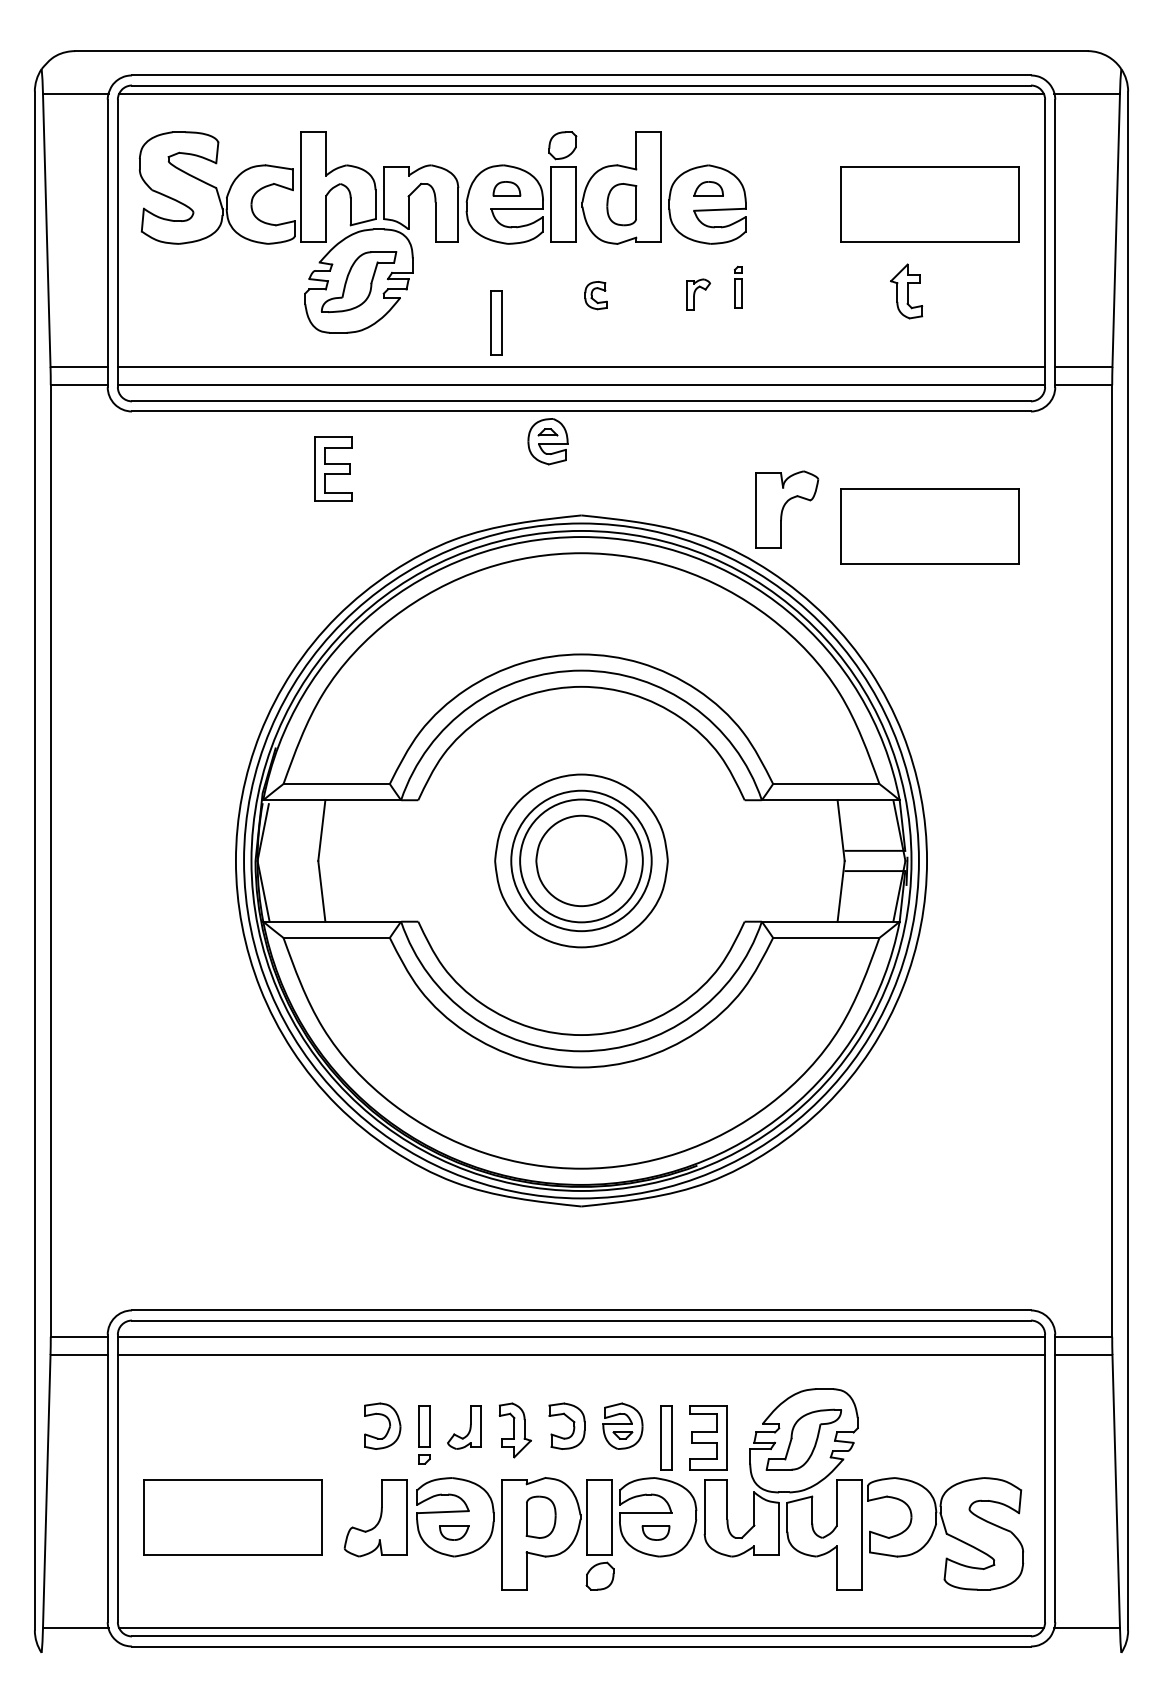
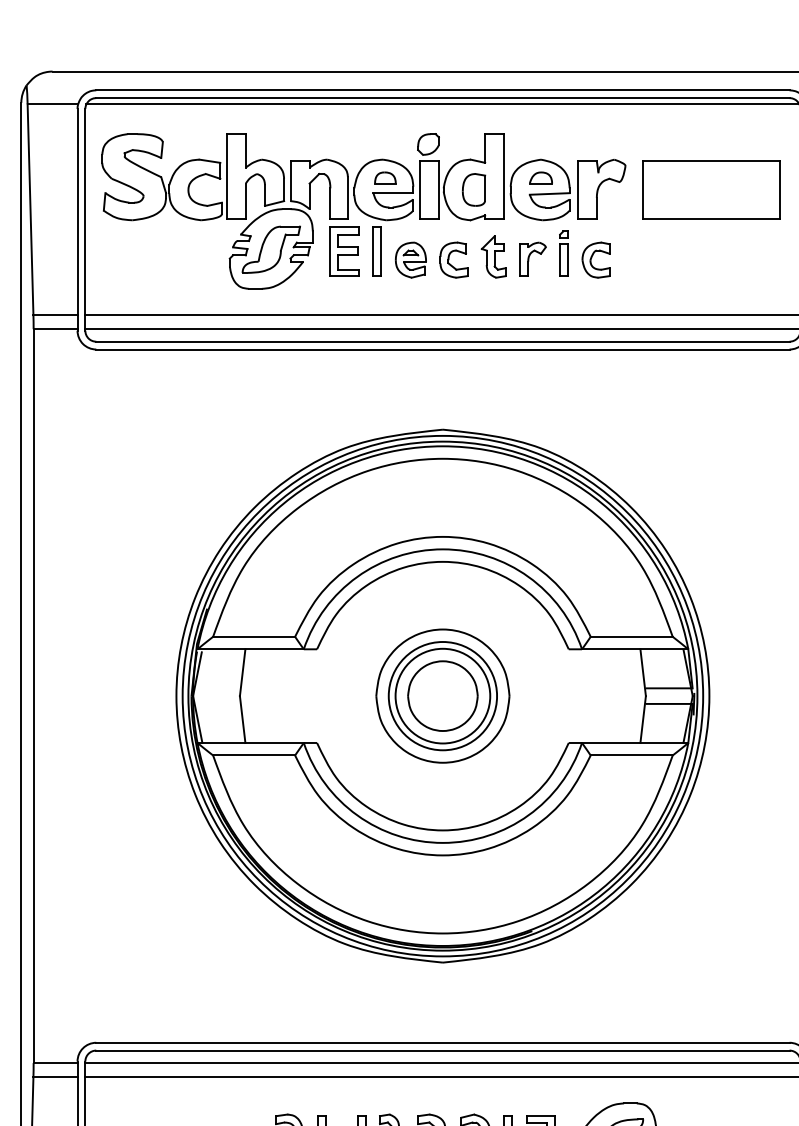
part: (738, 286) -> (564, 253), size x1.43
part: (906, 291) -> (493, 256), moved
part: (698, 294) -> (533, 259), size x1.43
part: (595, 295) -> (453, 260), size x1.67
part: (779, 295) -> (595, 260), added
part: (496, 322) -> (377, 250), moved
part: (547, 441) -> (410, 260), moved
part: (333, 468) -> (344, 250), moved
part: (787, 509) -> (601, 189), moved
part: (929, 526) -> (711, 438), removed

